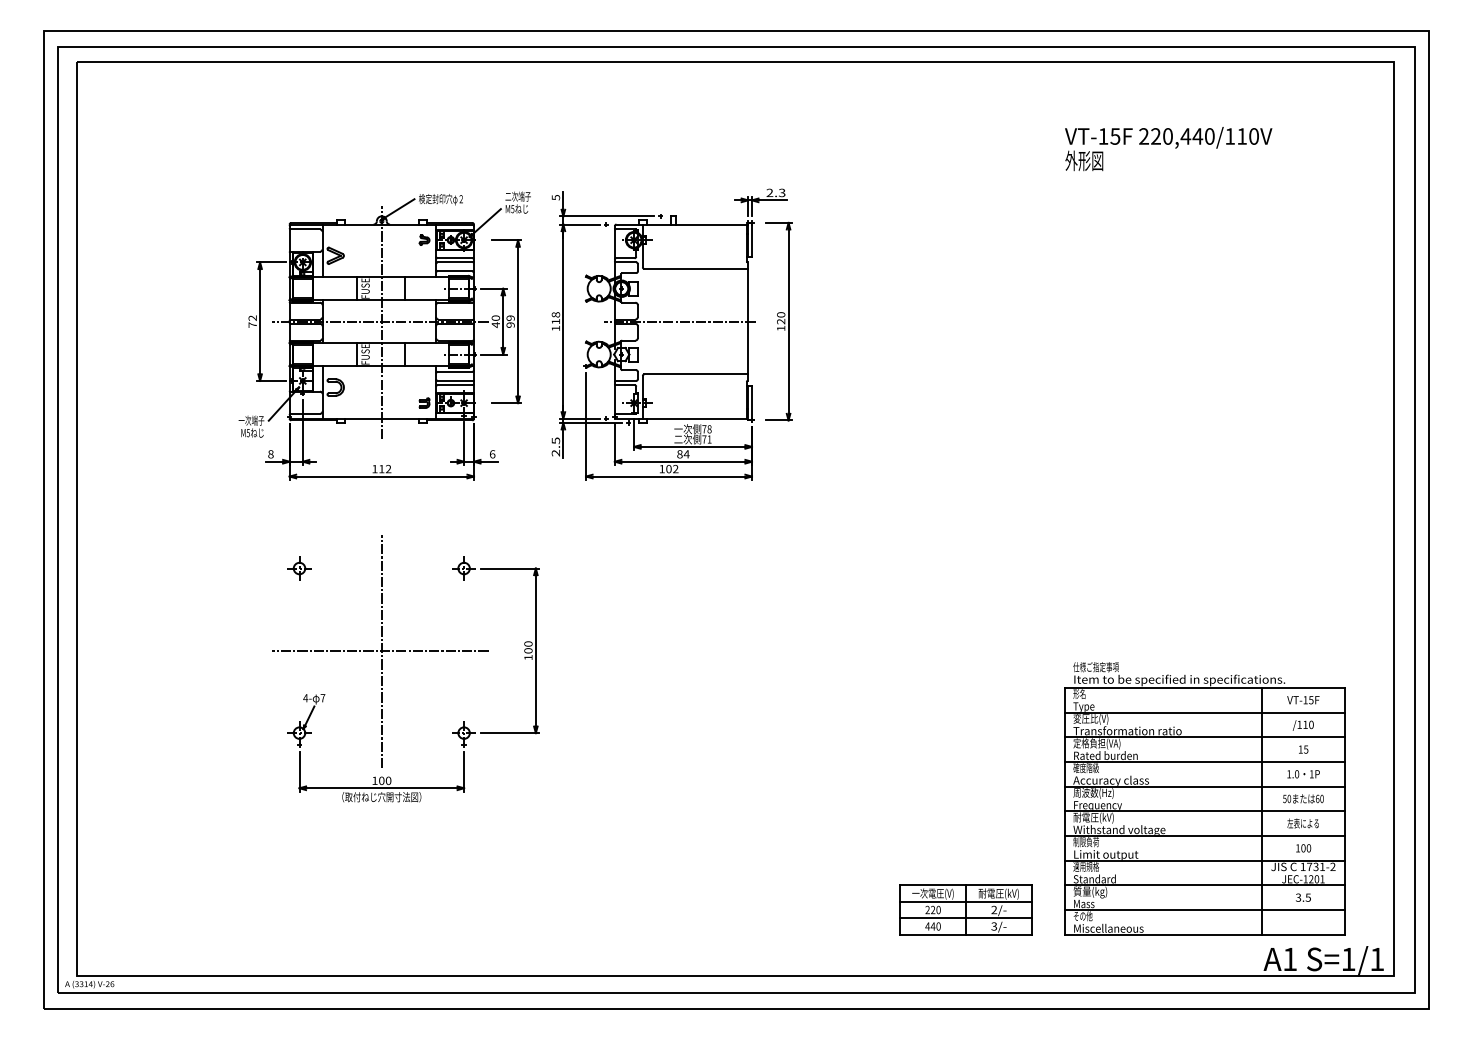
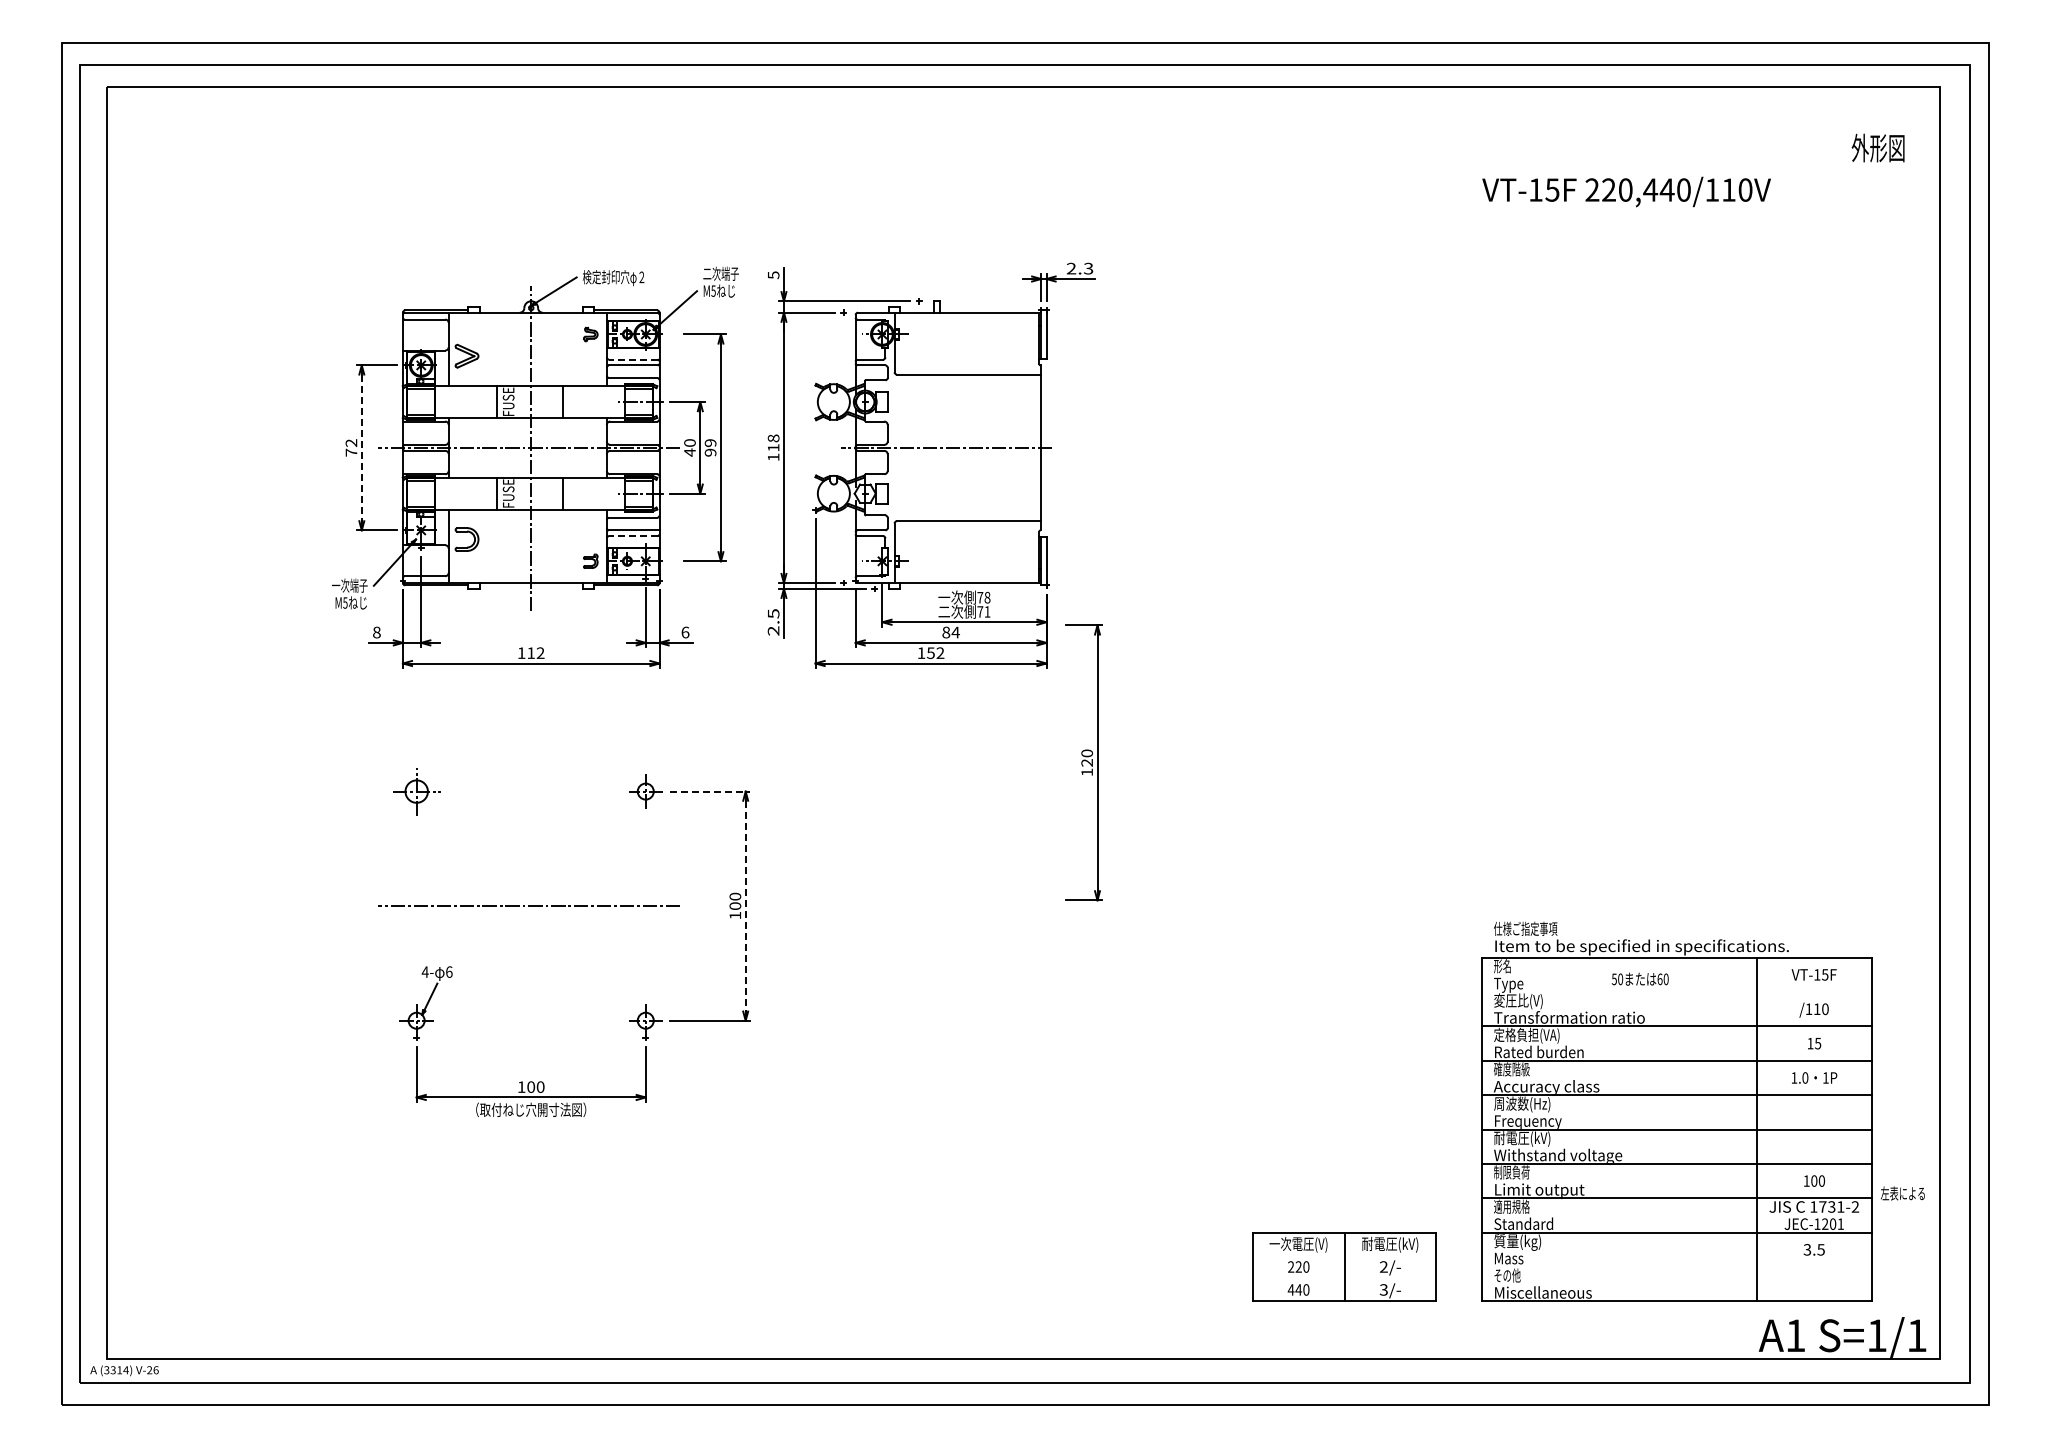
text: (1083, 160) -> (1877, 147), moved
line: (454, 258) -> (632, 359), solid -> dashed
part: (778, 321) -> (1083, 762), moved
line: (259, 322) -> (361, 448), solid -> dashed
line: (454, 385) -> (632, 536), solid -> dashed
text: (668, 468) -> (930, 652), 102 -> 152
part: (299, 568) -> (416, 791), size x1.4
line: (510, 568) -> (710, 791), solid -> dashed
line: (382, 651) -> (531, 906), removed
line: (535, 651) -> (745, 906), solid -> dashed
text: (323, 697) -> (449, 971), 7 -> 6
line: (1204, 712) -> (1676, 992), removed
text: (1302, 798) -> (1639, 978), moved
text: (1302, 823) -> (1902, 1193), moved
line: (965, 901) -> (1344, 1255), removed
line: (1204, 910) -> (1676, 1267), removed
line: (965, 918) -> (1344, 1278), removed

